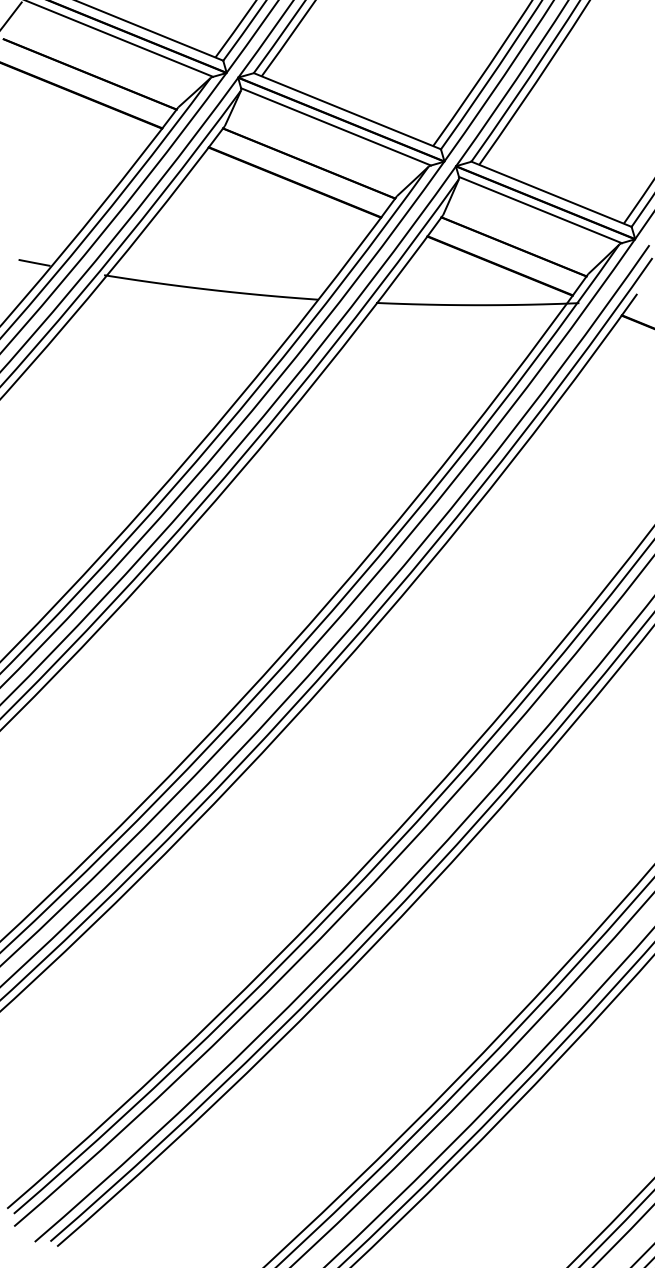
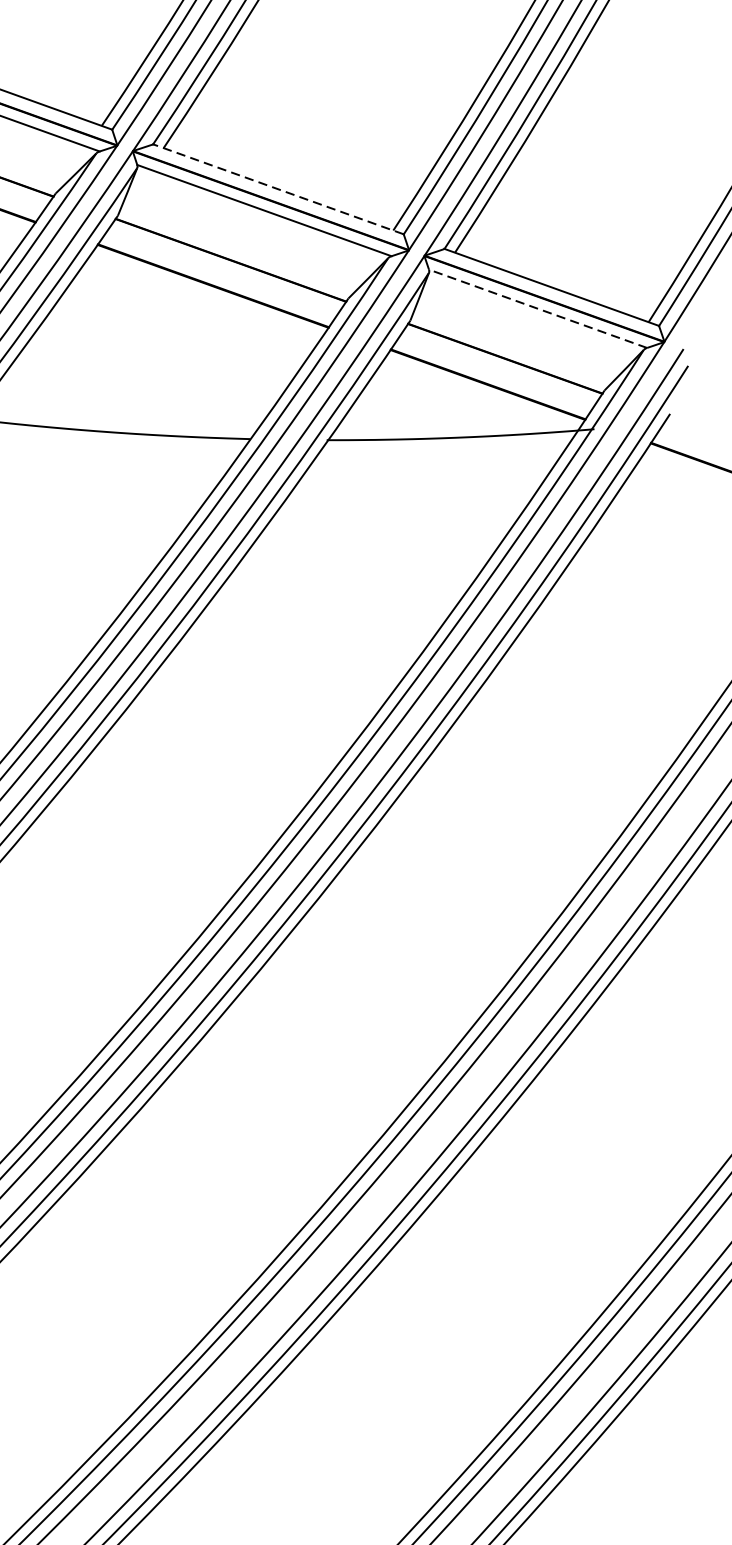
line: (347, 111) -> (278, 189), solid -> dashed
line: (540, 210) -> (538, 309), solid -> dashed

